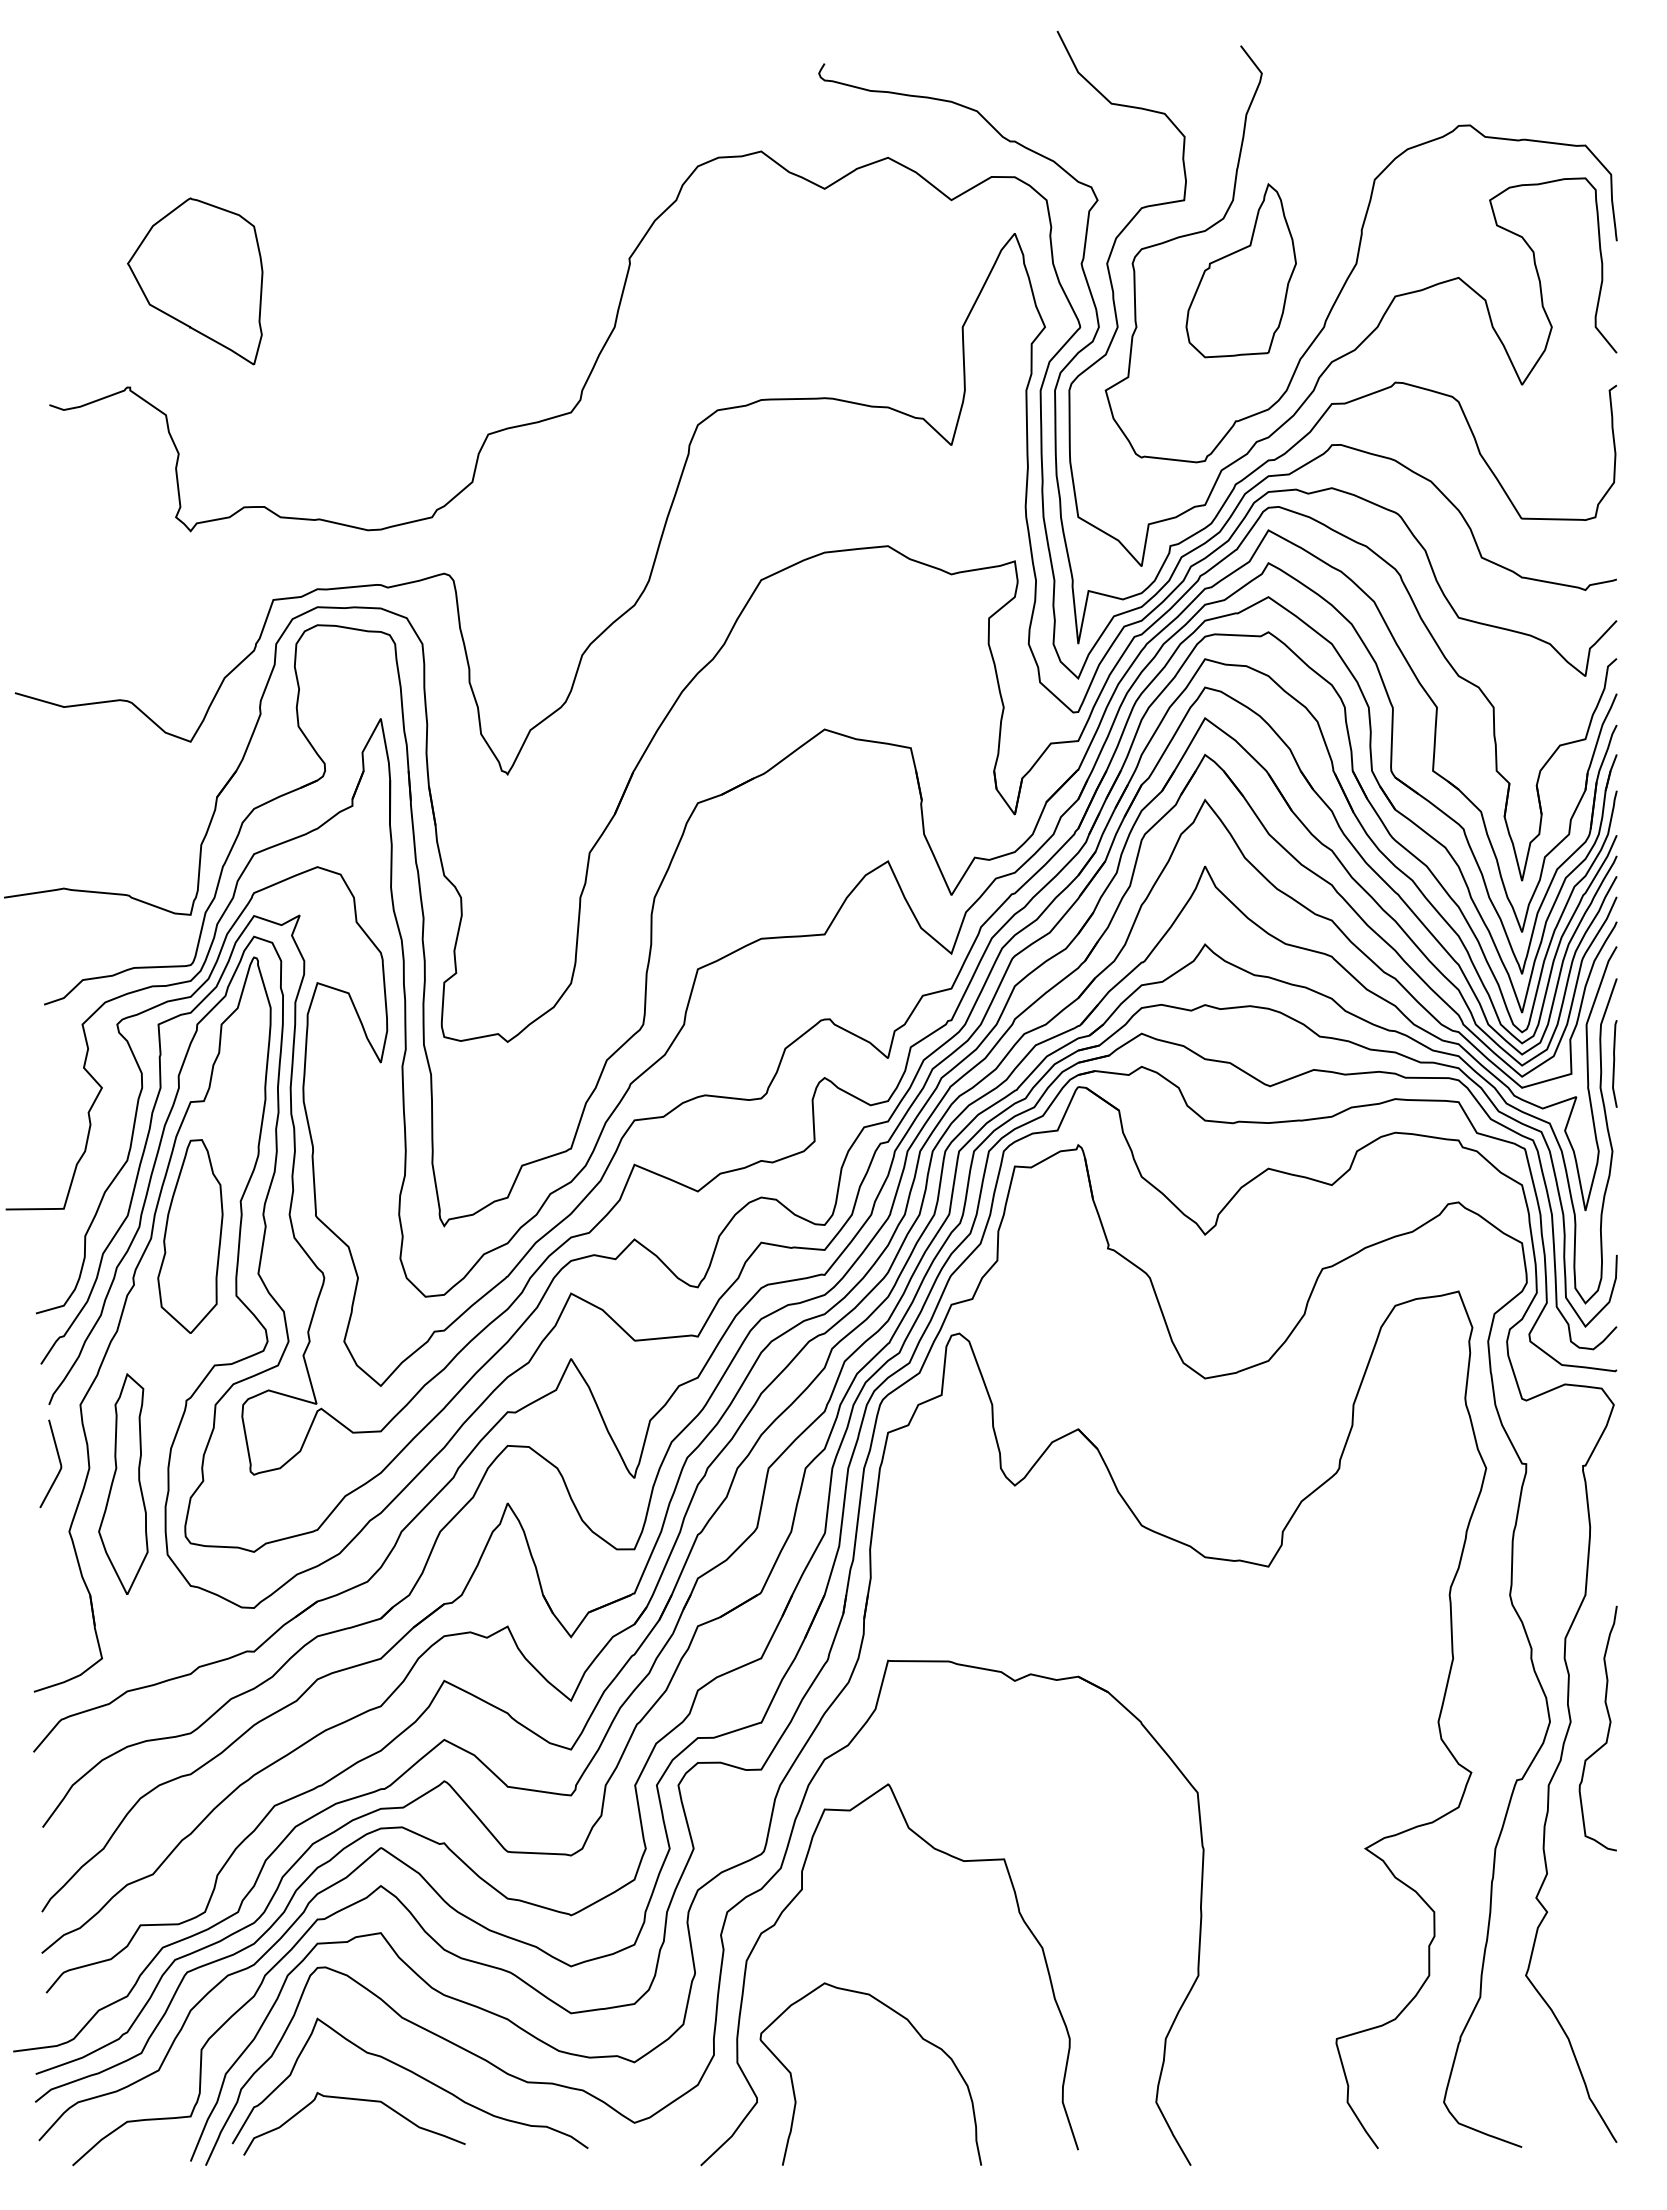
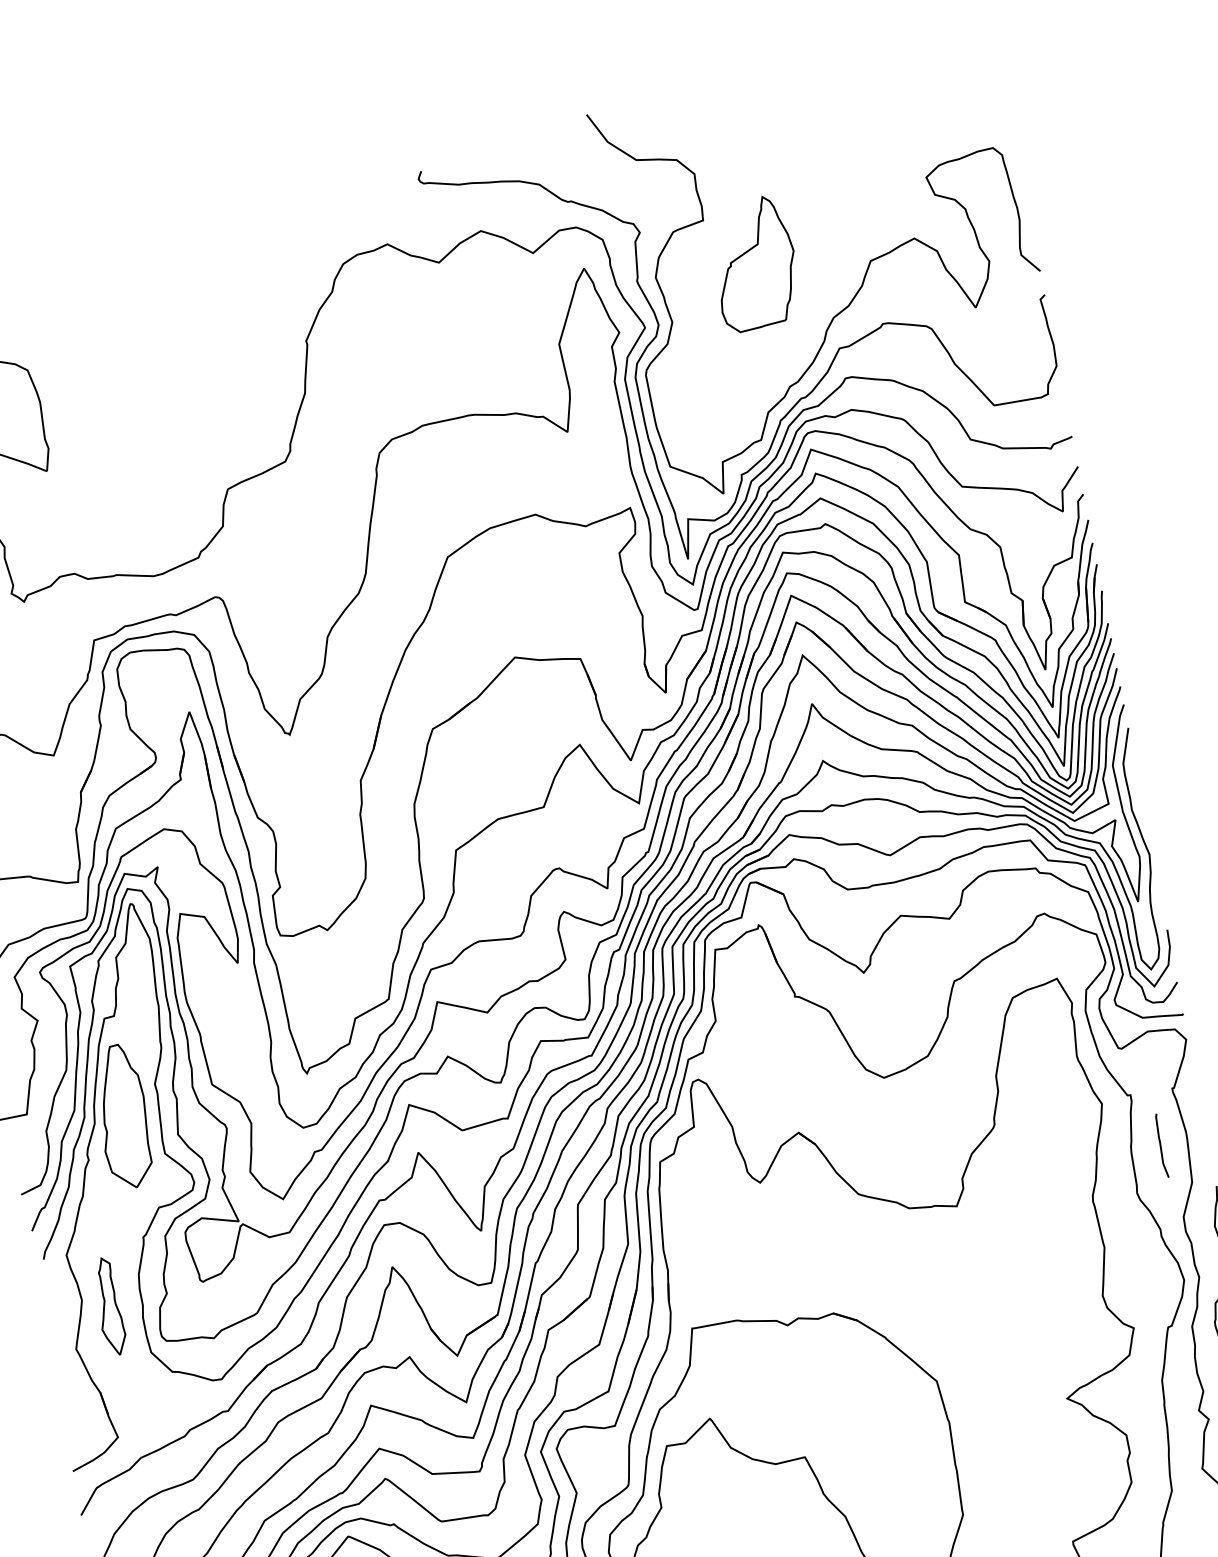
curve: (1359, 253) -> (838, 234), removed
curve: (1614, 1063) -> (1160, 1145), moved
line: (58, 1459) -> (58, 1298), removed
part: (123, 1483) -> (109, 1306), size x0.6

